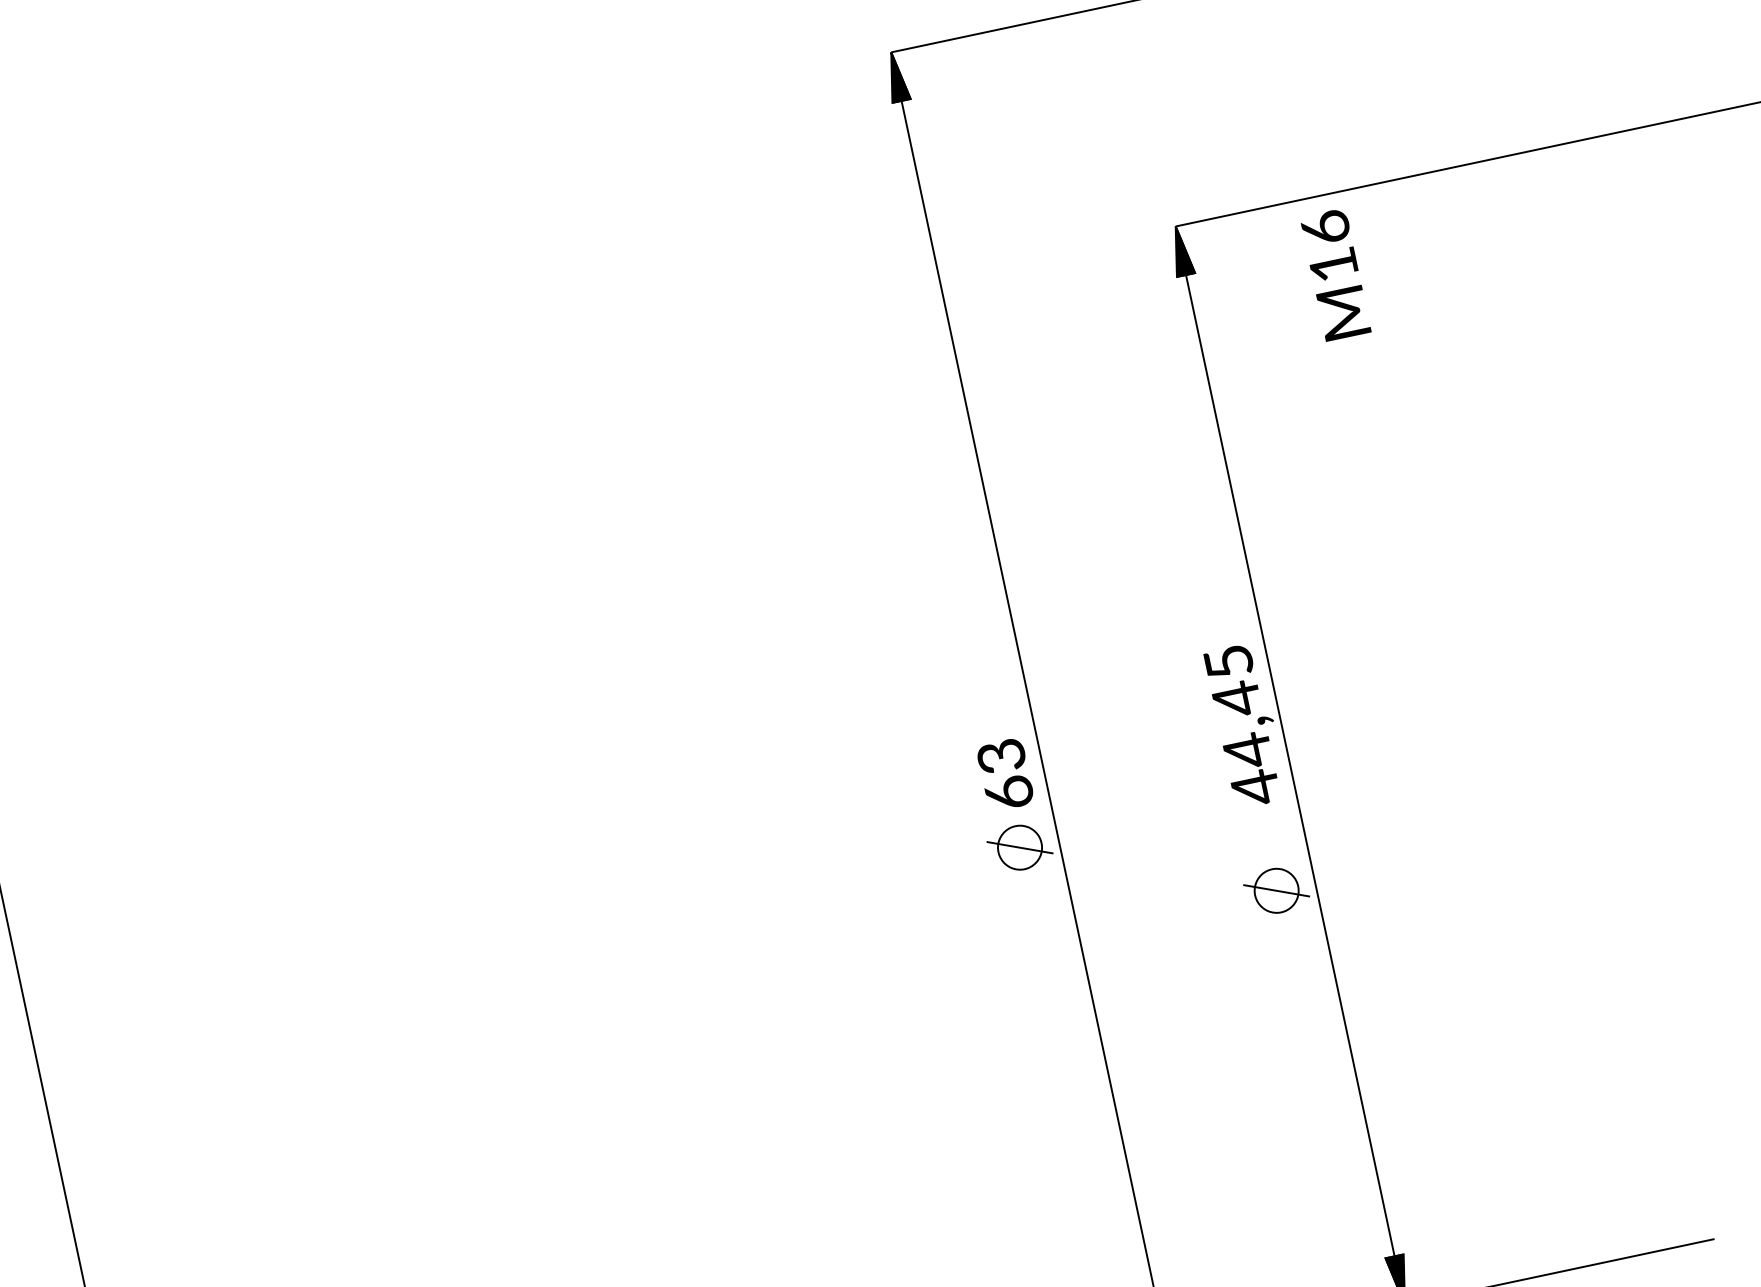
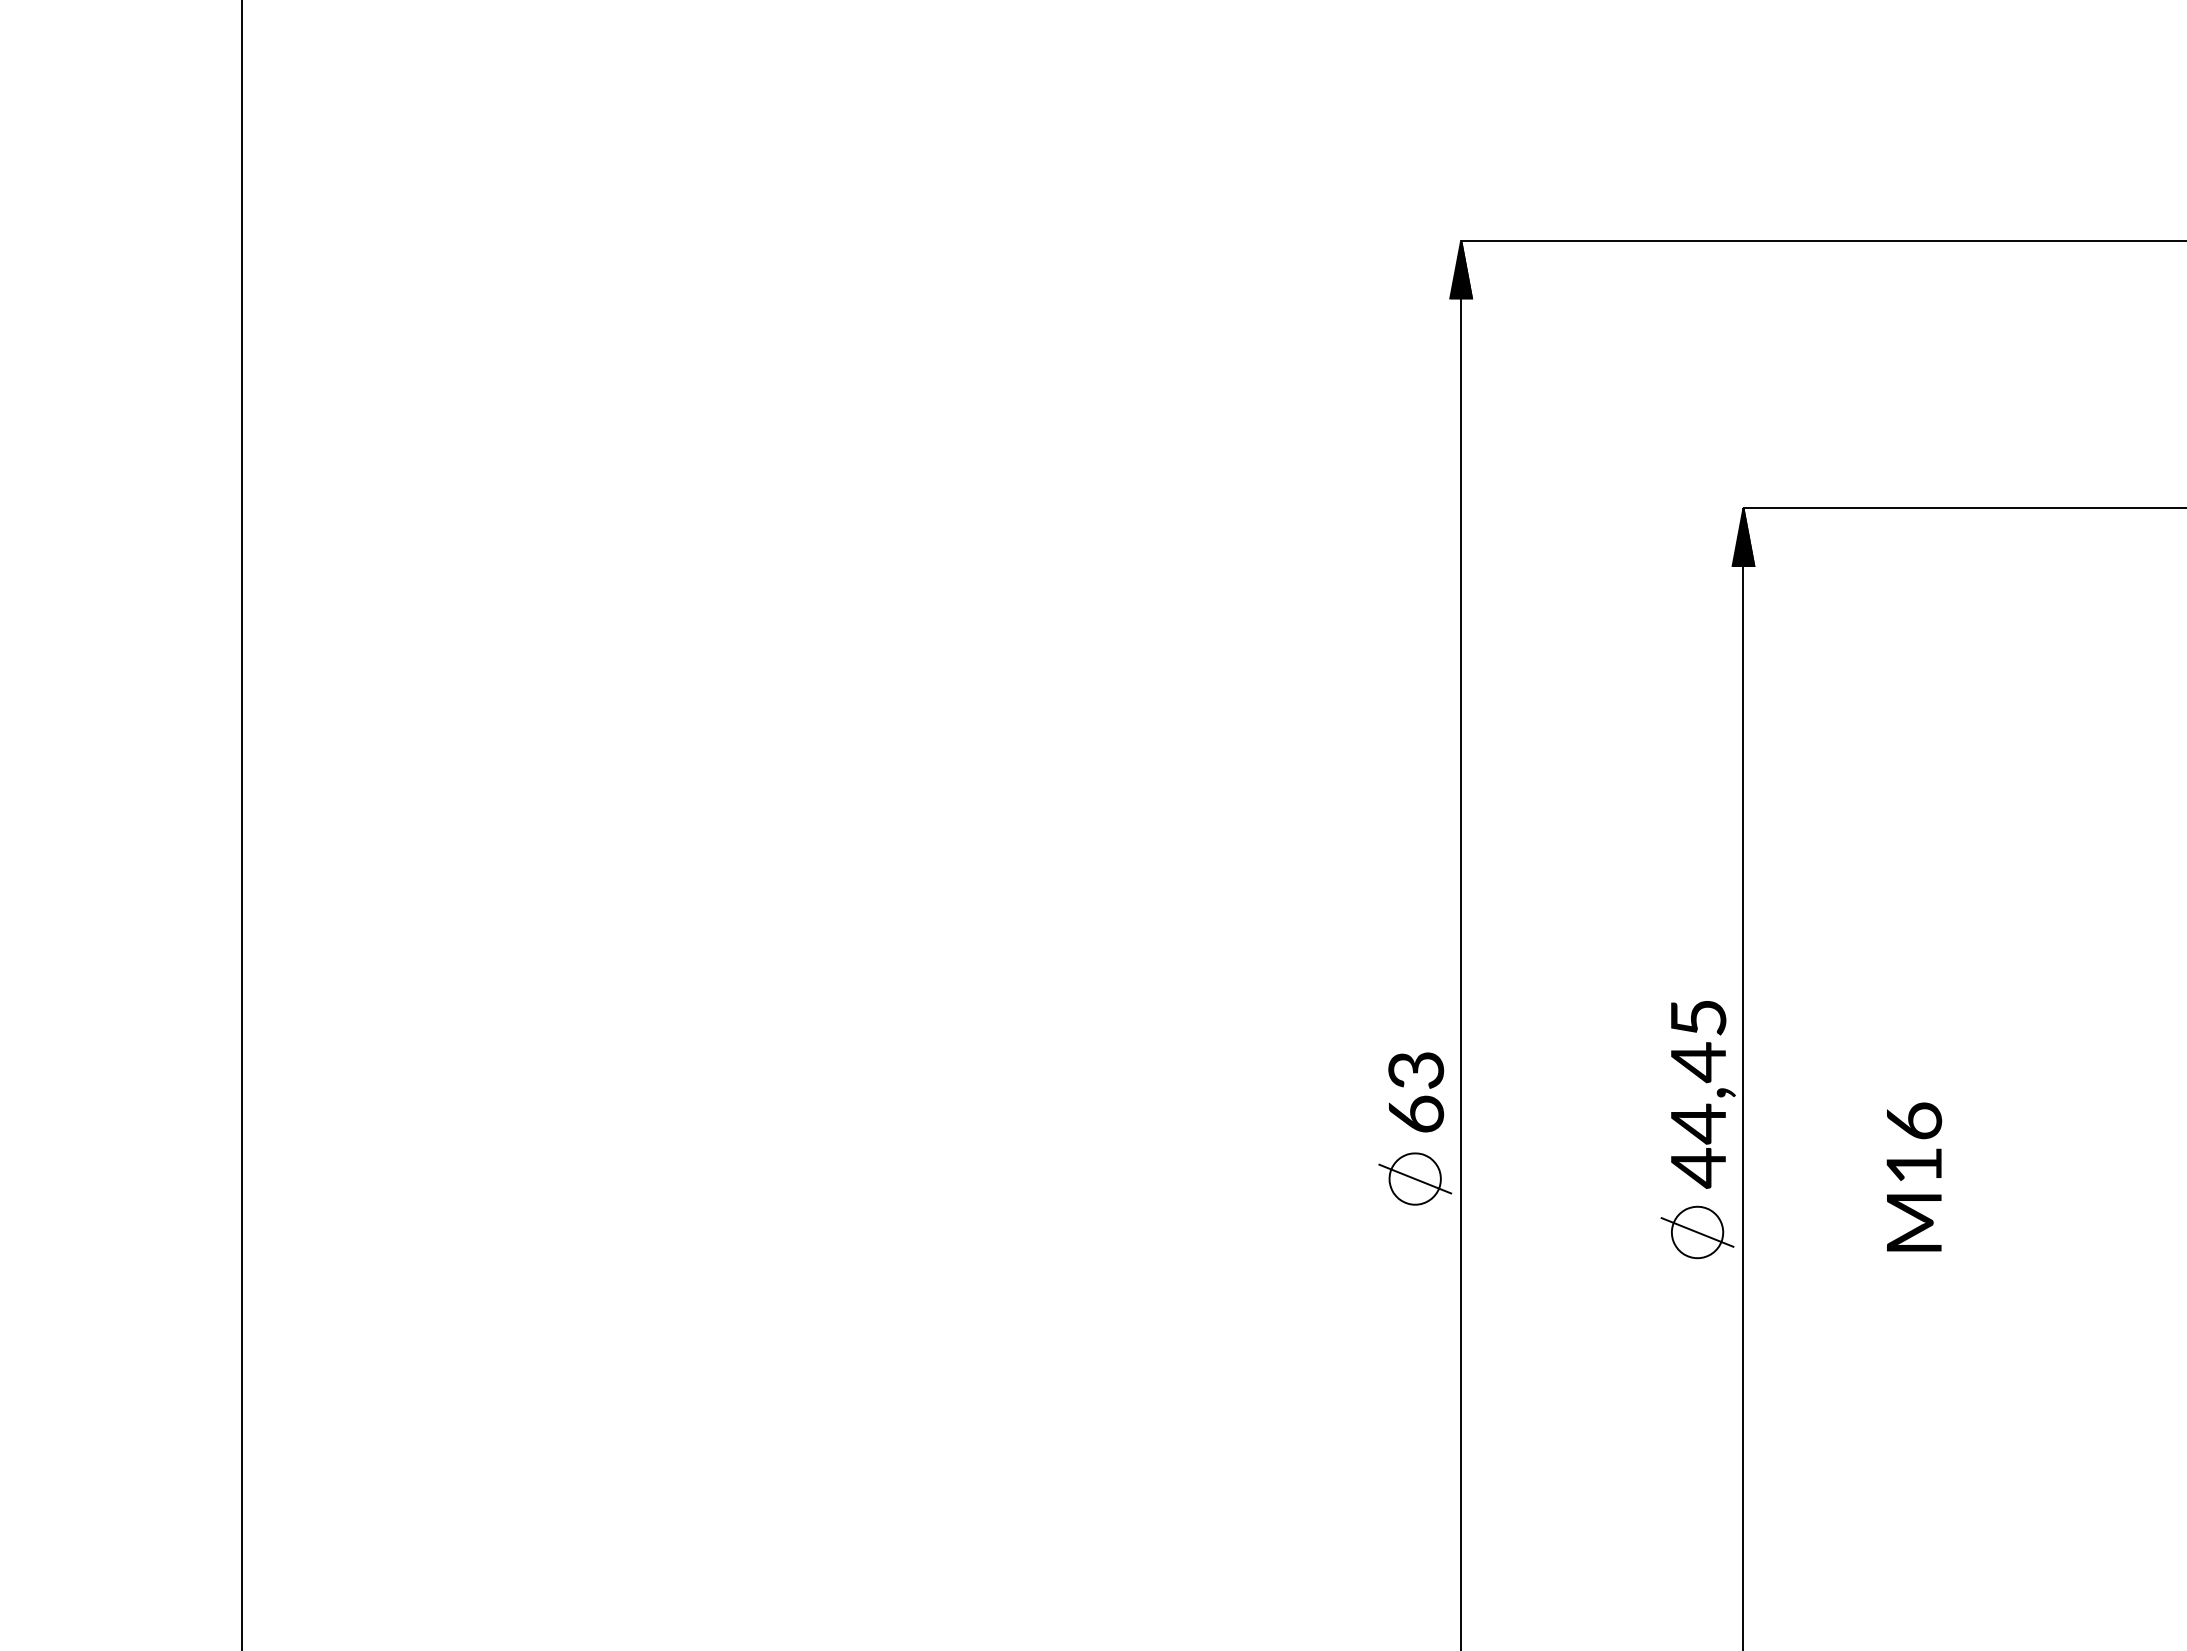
text: (1335, 274) -> (1914, 1176), moved
part: (1276, 890) -> (1697, 1232), moved

